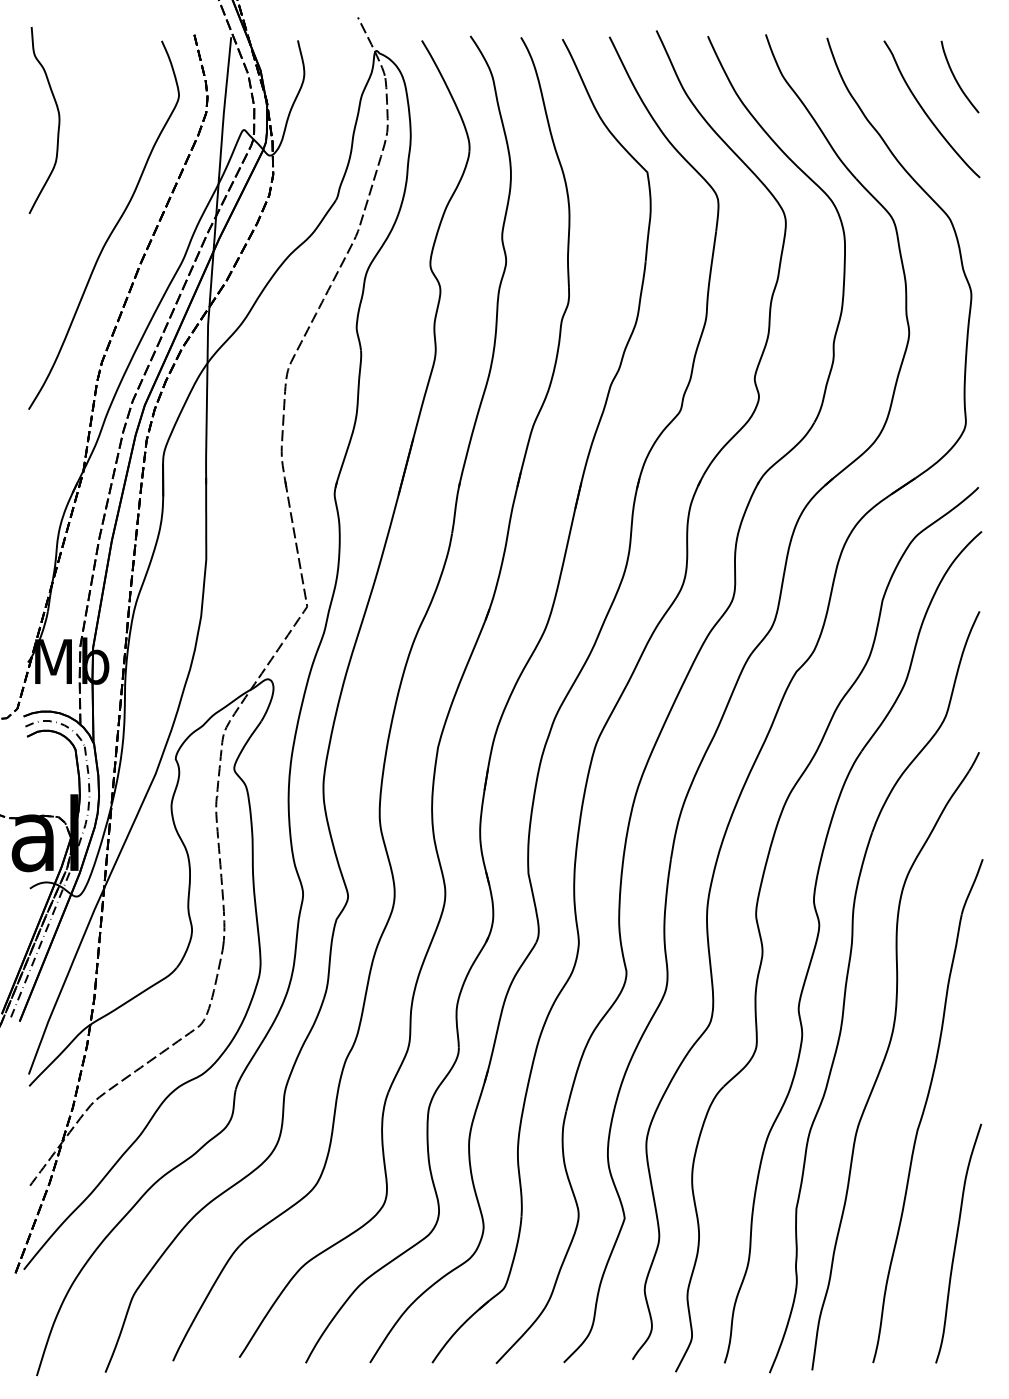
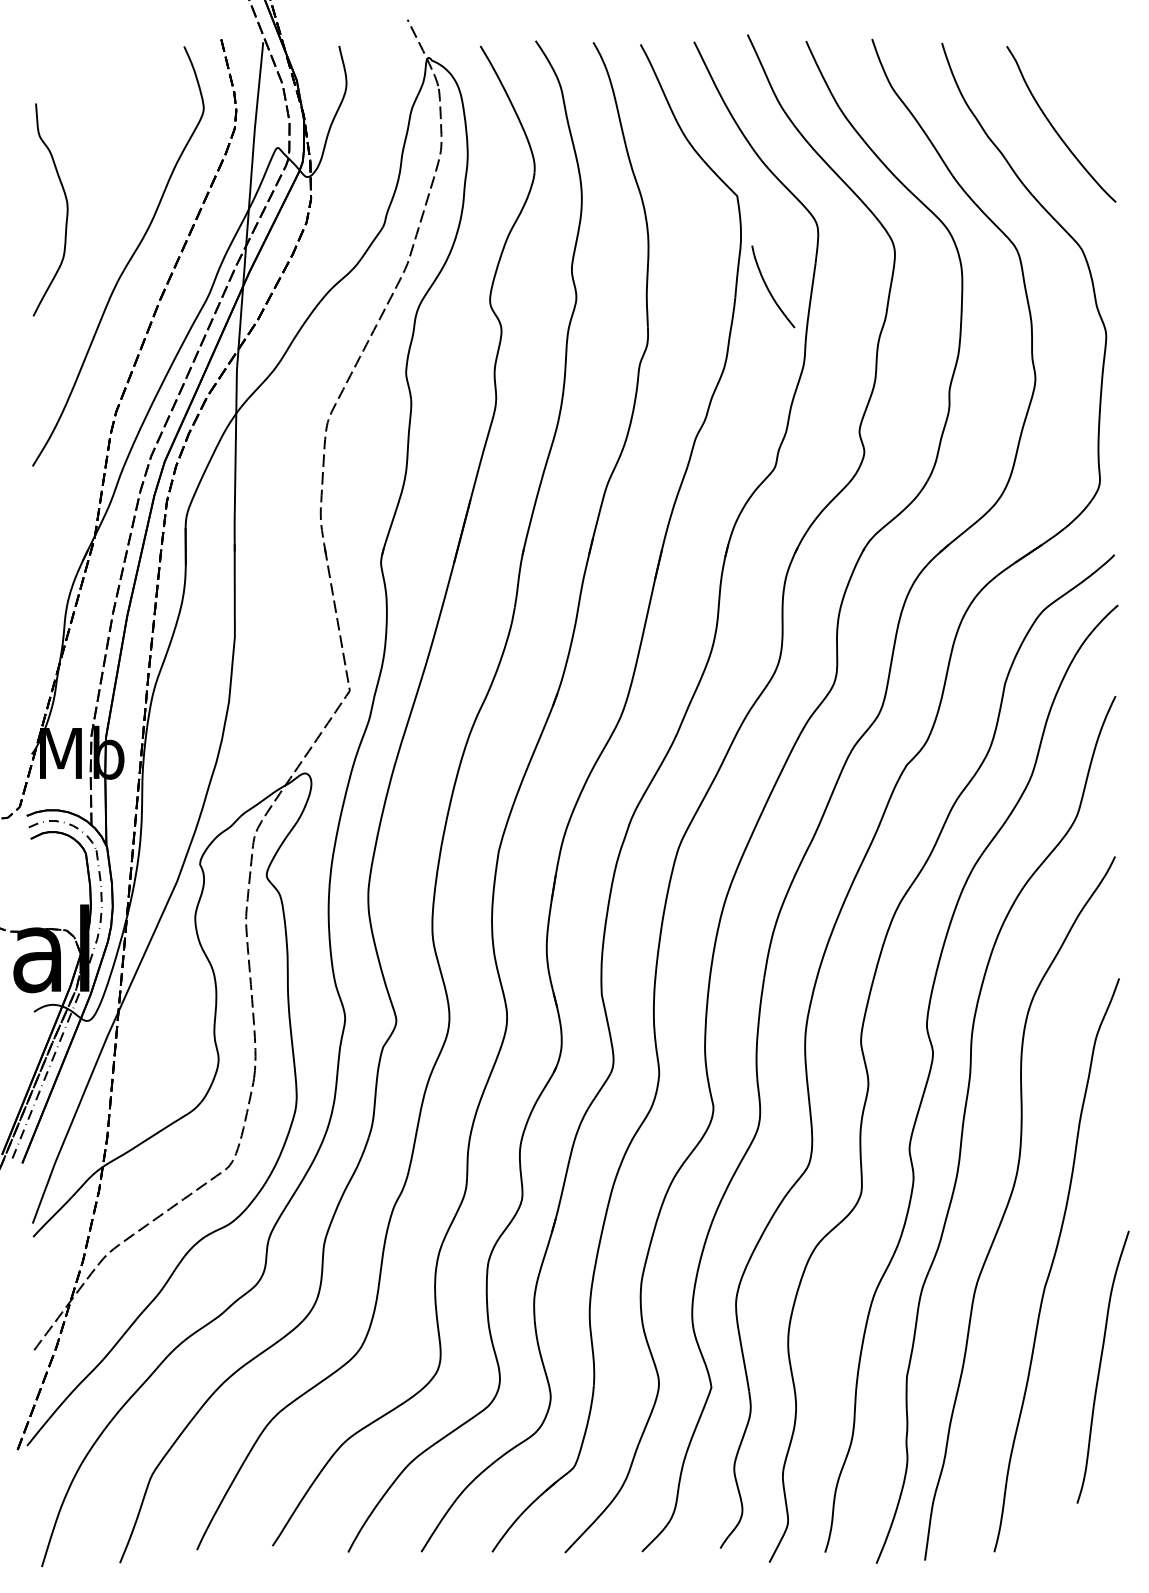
curve: (956, 78) -> (769, 288), moved
curve: (58, 120) -> (66, 209), moved
curve: (956, 1243) -> (1100, 1367), moved

